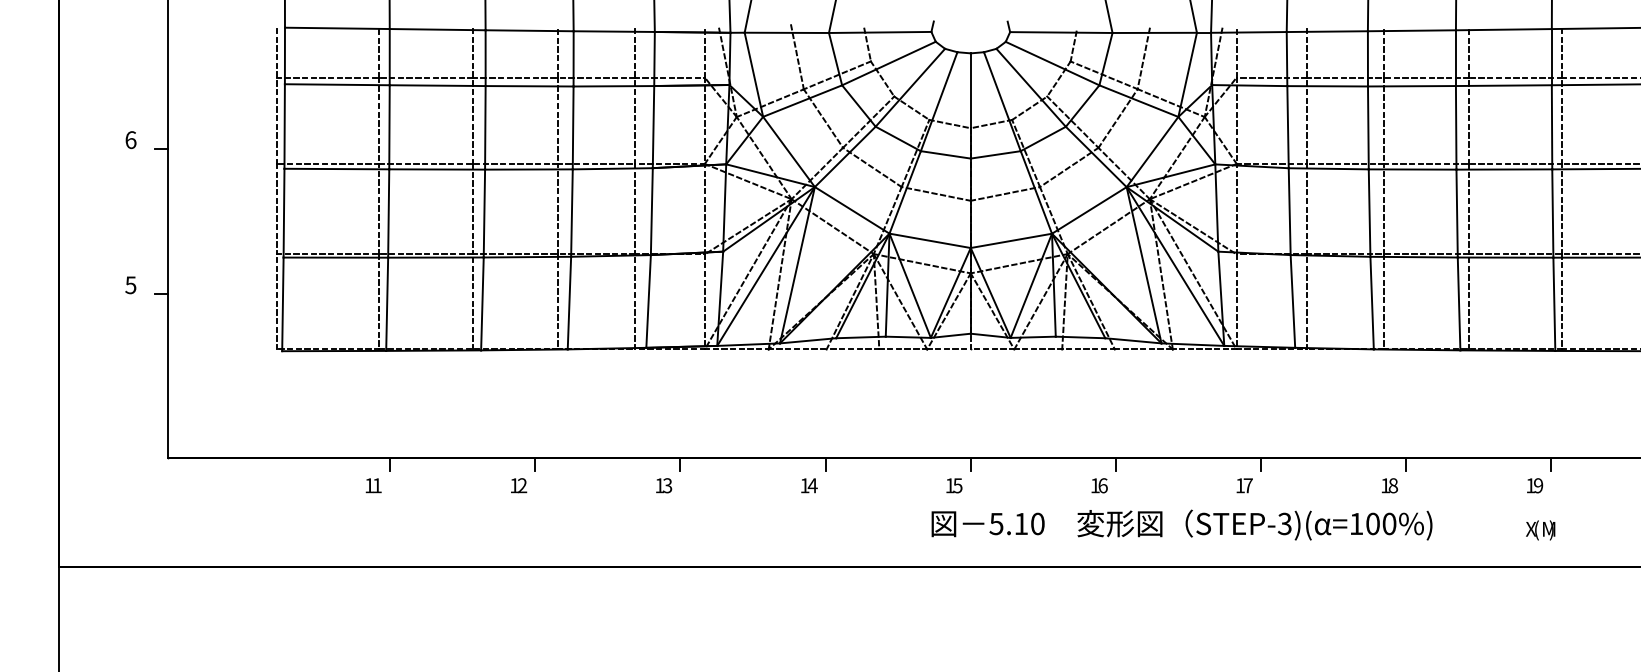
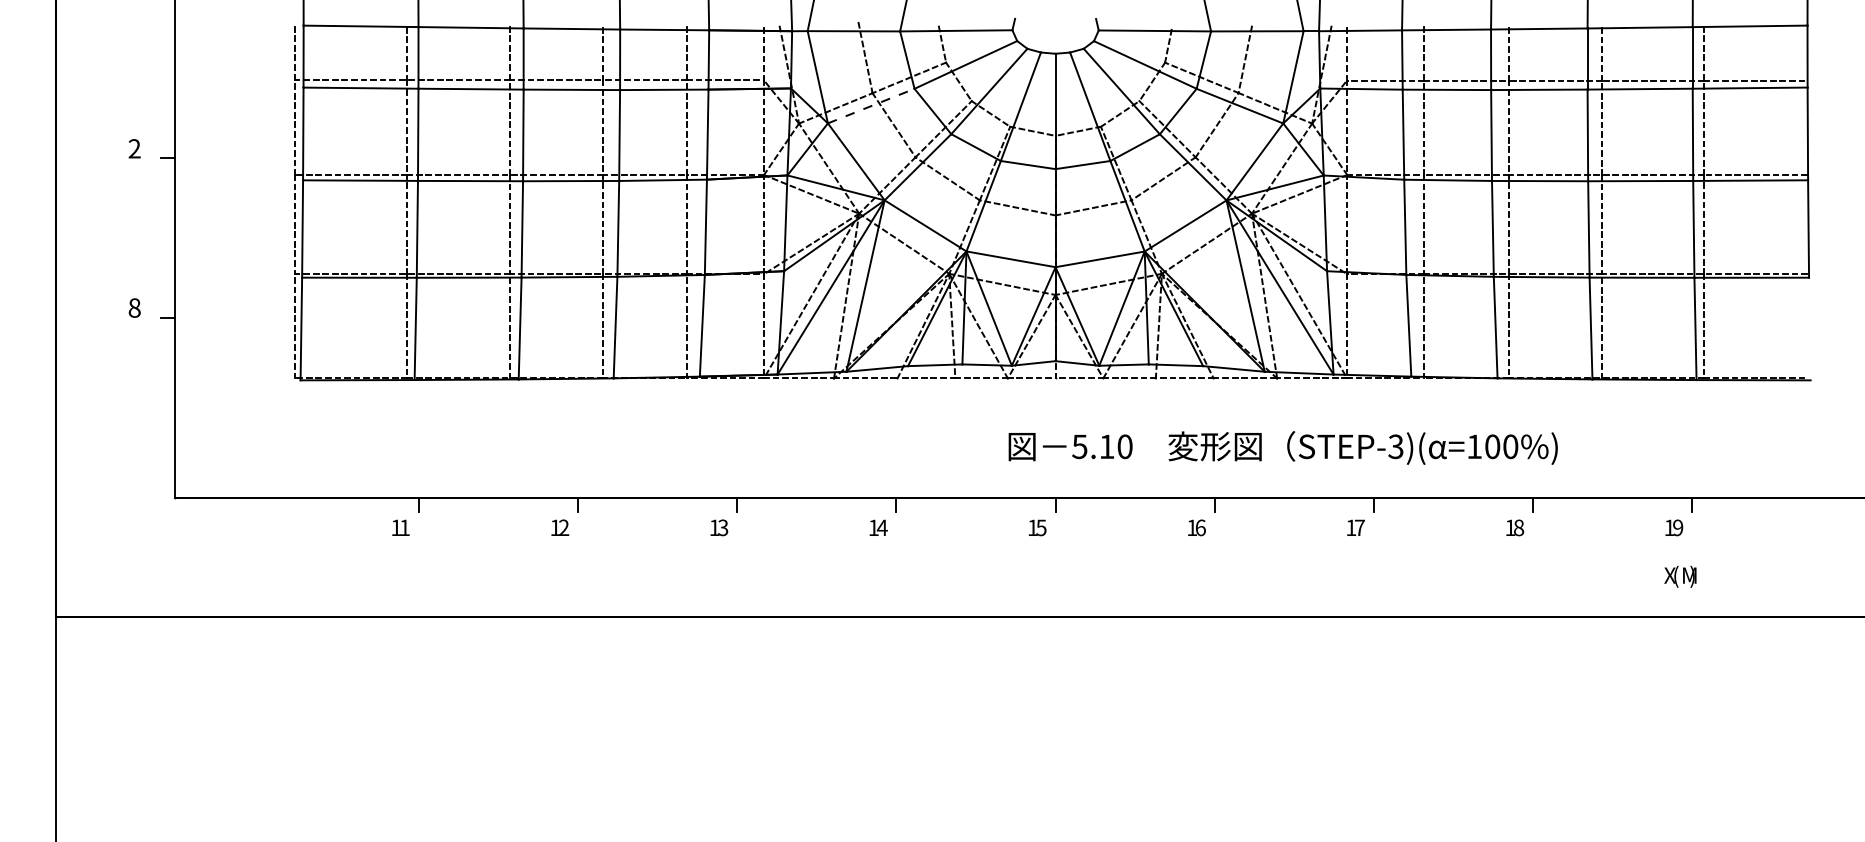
line: (802, 101) -> (871, 106), solid -> dashed
text: (130, 139) -> (134, 148), 6 -> 2
text: (130, 284) -> (134, 307), 5 -> 8
text: (1181, 524) -> (1282, 447), moved

